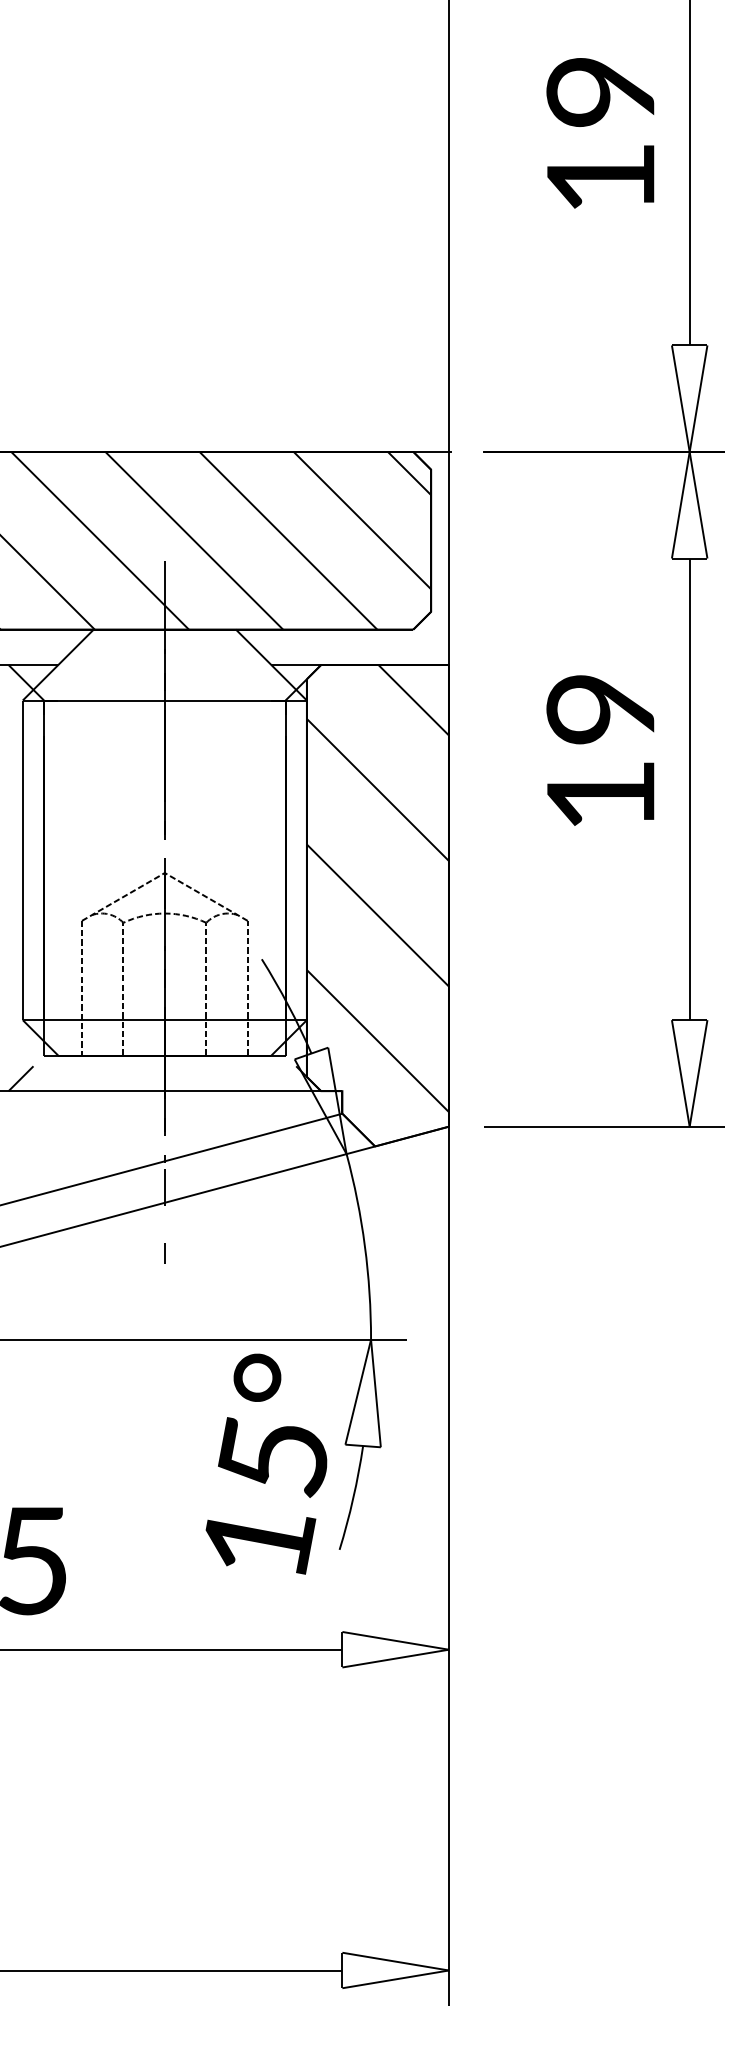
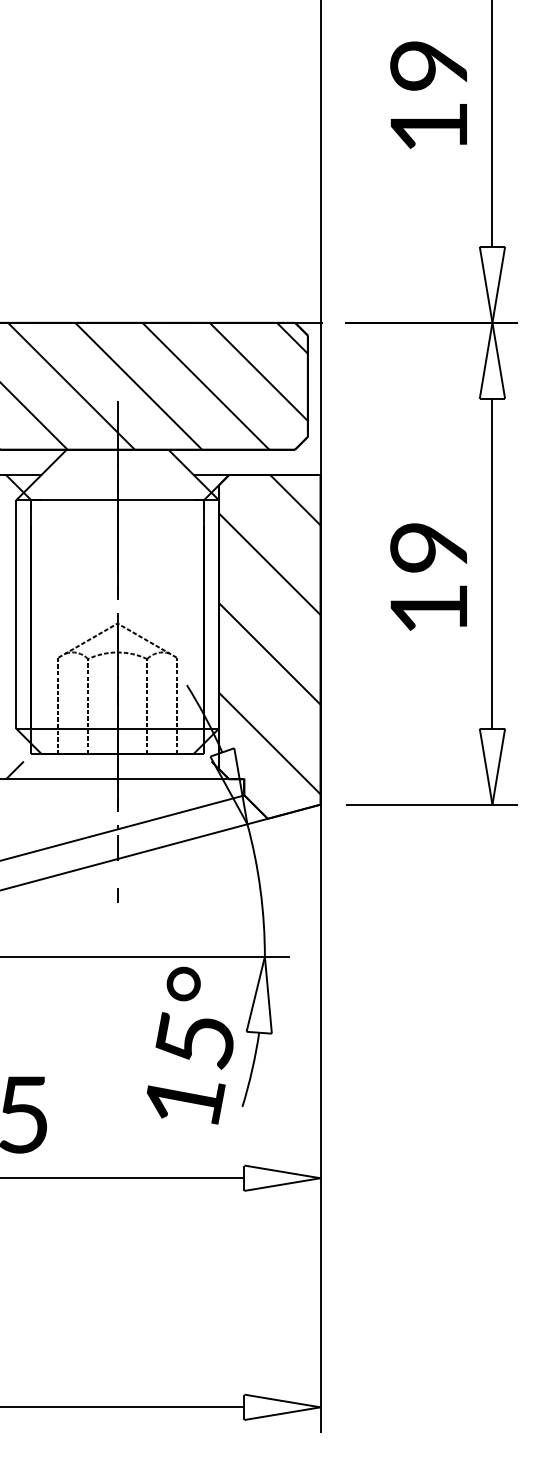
text: (600, 749) -> (428, 576), moved

